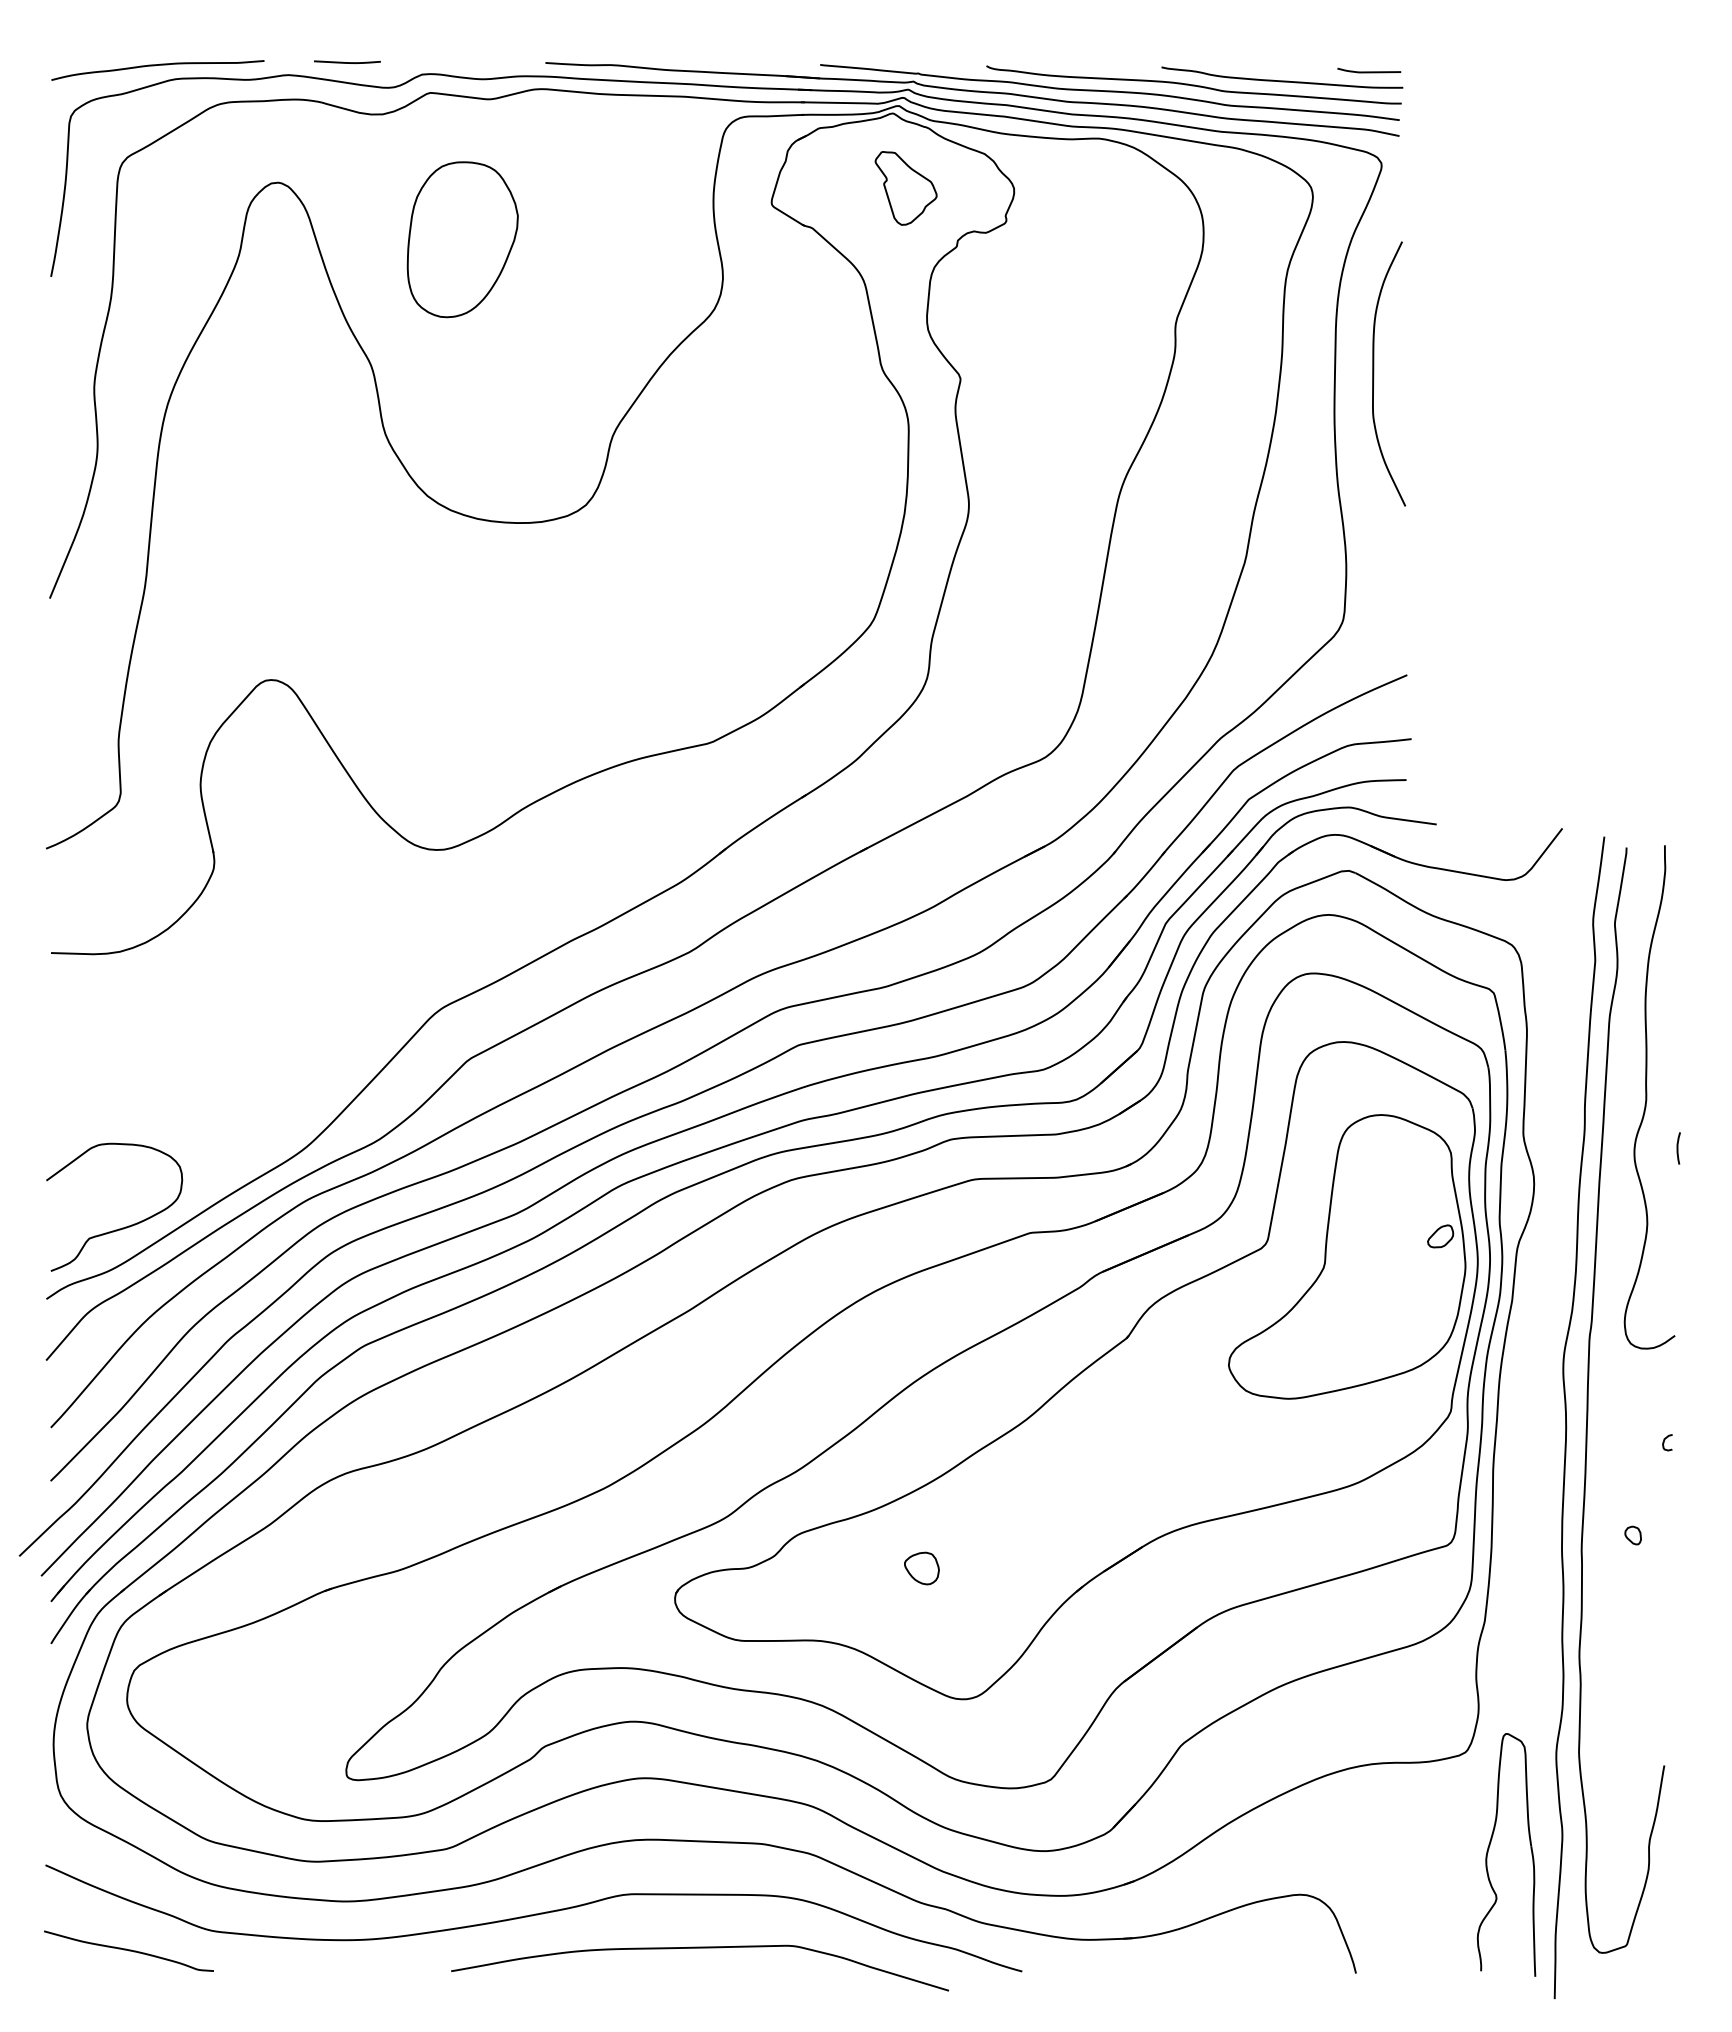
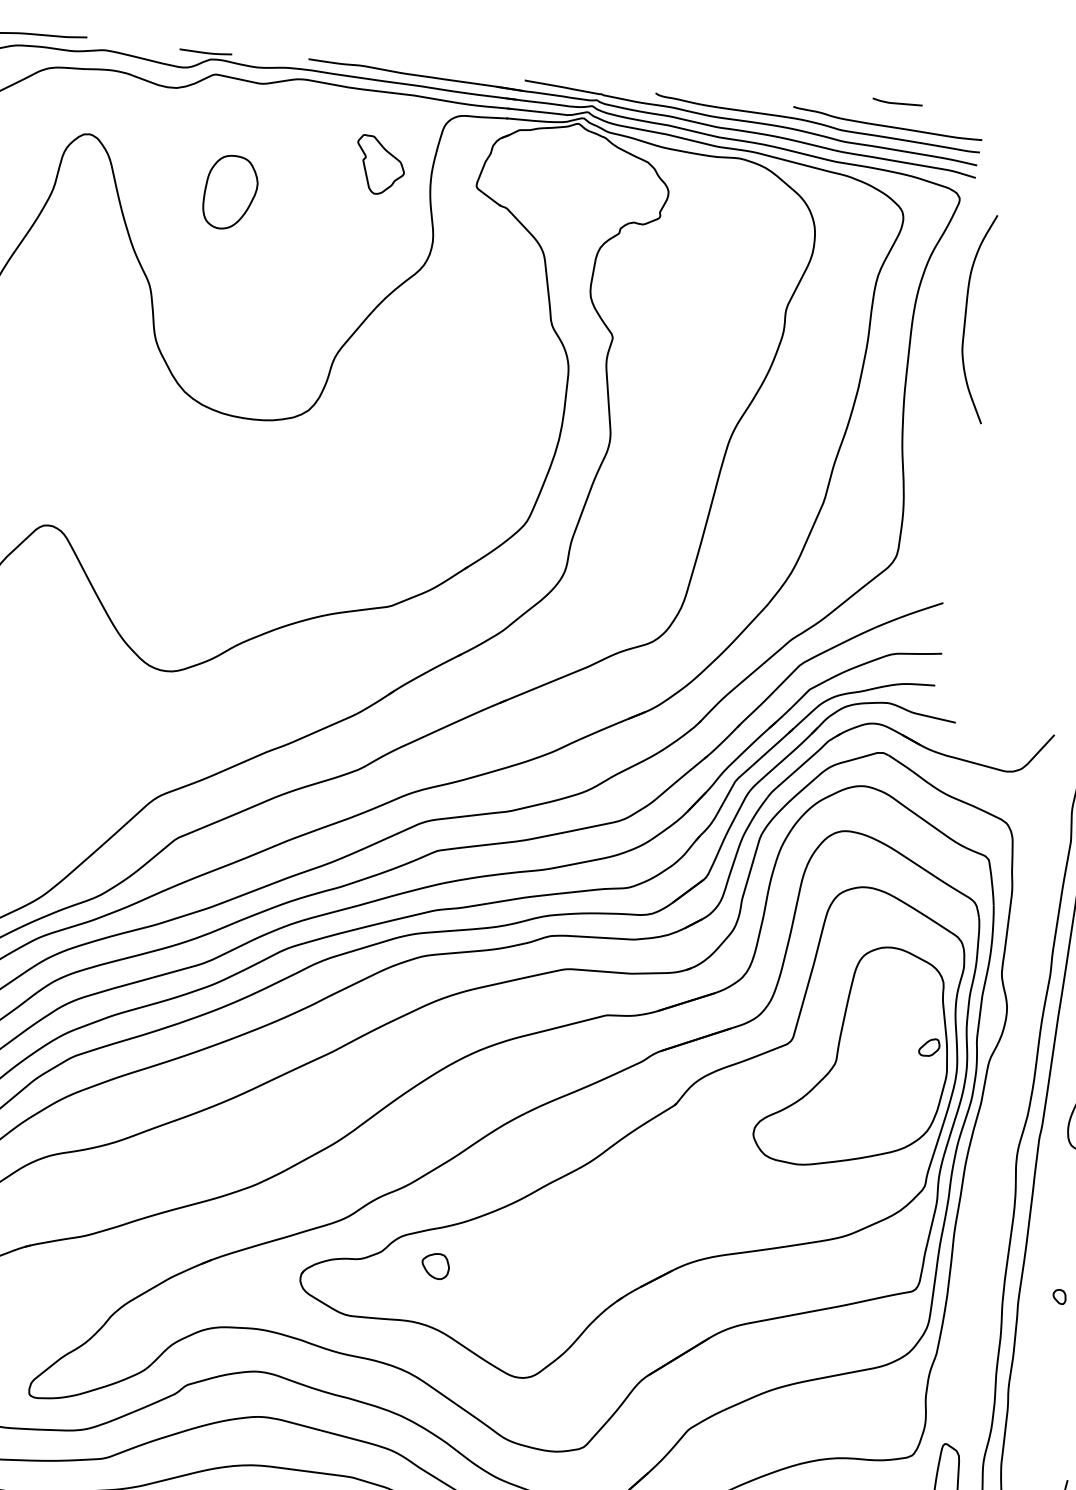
curve: (347, 62) -> (205, 52), moved
curve: (1369, 71) -> (897, 102), moved
part: (905, 188) -> (379, 165), moved
part: (462, 239) -> (230, 192), size x0.6
curve: (1374, 373) -> (966, 317), moved
part: (921, 1568) -> (435, 1266), moved

